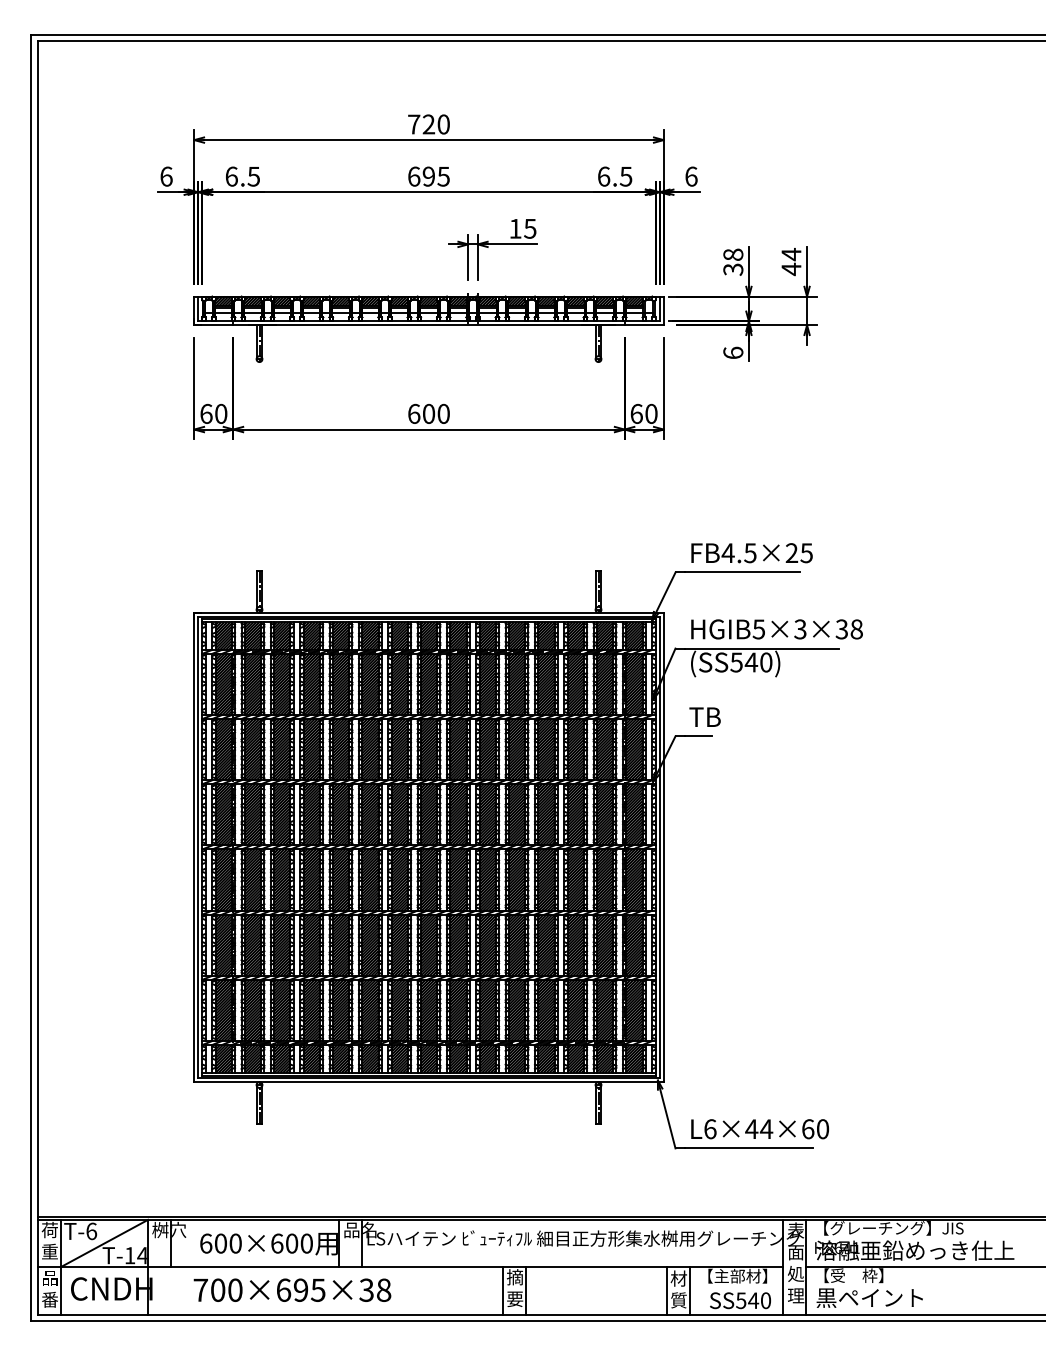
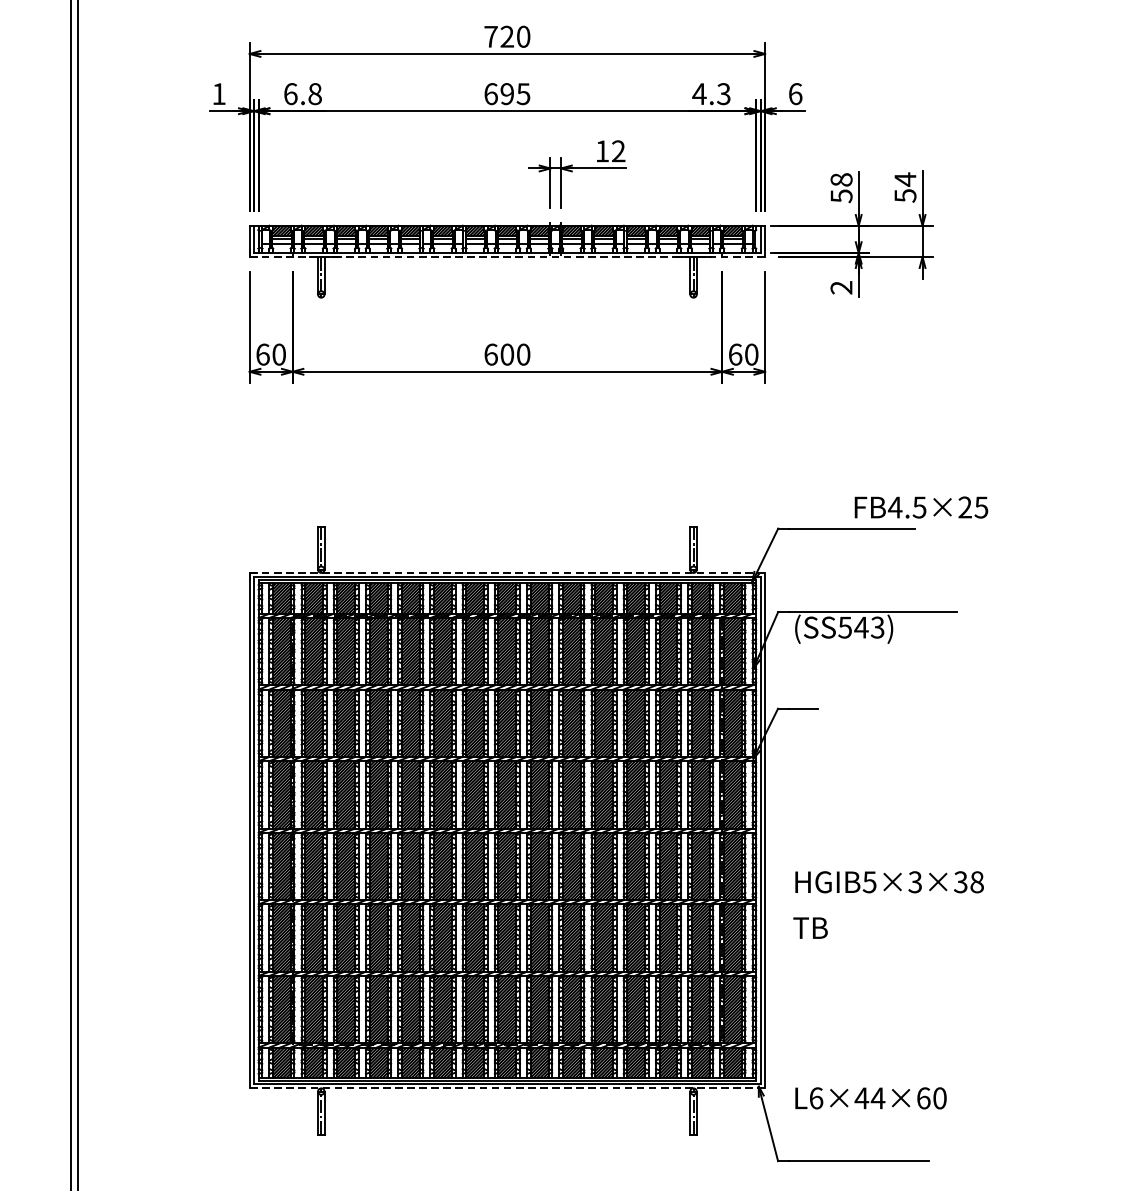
text: (166, 176) -> (219, 93), 6 -> 1
text: (253, 176) -> (314, 93), 6.5 -> 6.8
text: (614, 176) -> (711, 93), 6.5 -> 4.3
text: (530, 228) -> (618, 151), 15 -> 12
text: (732, 269) -> (840, 196), 38 -> 58
text: (791, 269) -> (905, 196), 44 -> 54
line: (429, 325) -> (507, 257), solid -> dashed
text: (733, 352) -> (841, 287), 6 -> 2
text: (751, 553) -> (920, 507), moved
line: (429, 612) -> (507, 572), solid -> dashed
text: (776, 629) -> (888, 882), moved
text: (766, 662) -> (878, 627), (SS540) -> (SS543)
text: (704, 716) -> (809, 927), moved
line: (429, 1082) -> (507, 1088), solid -> dashed
text: (759, 1129) -> (870, 1098), moved

